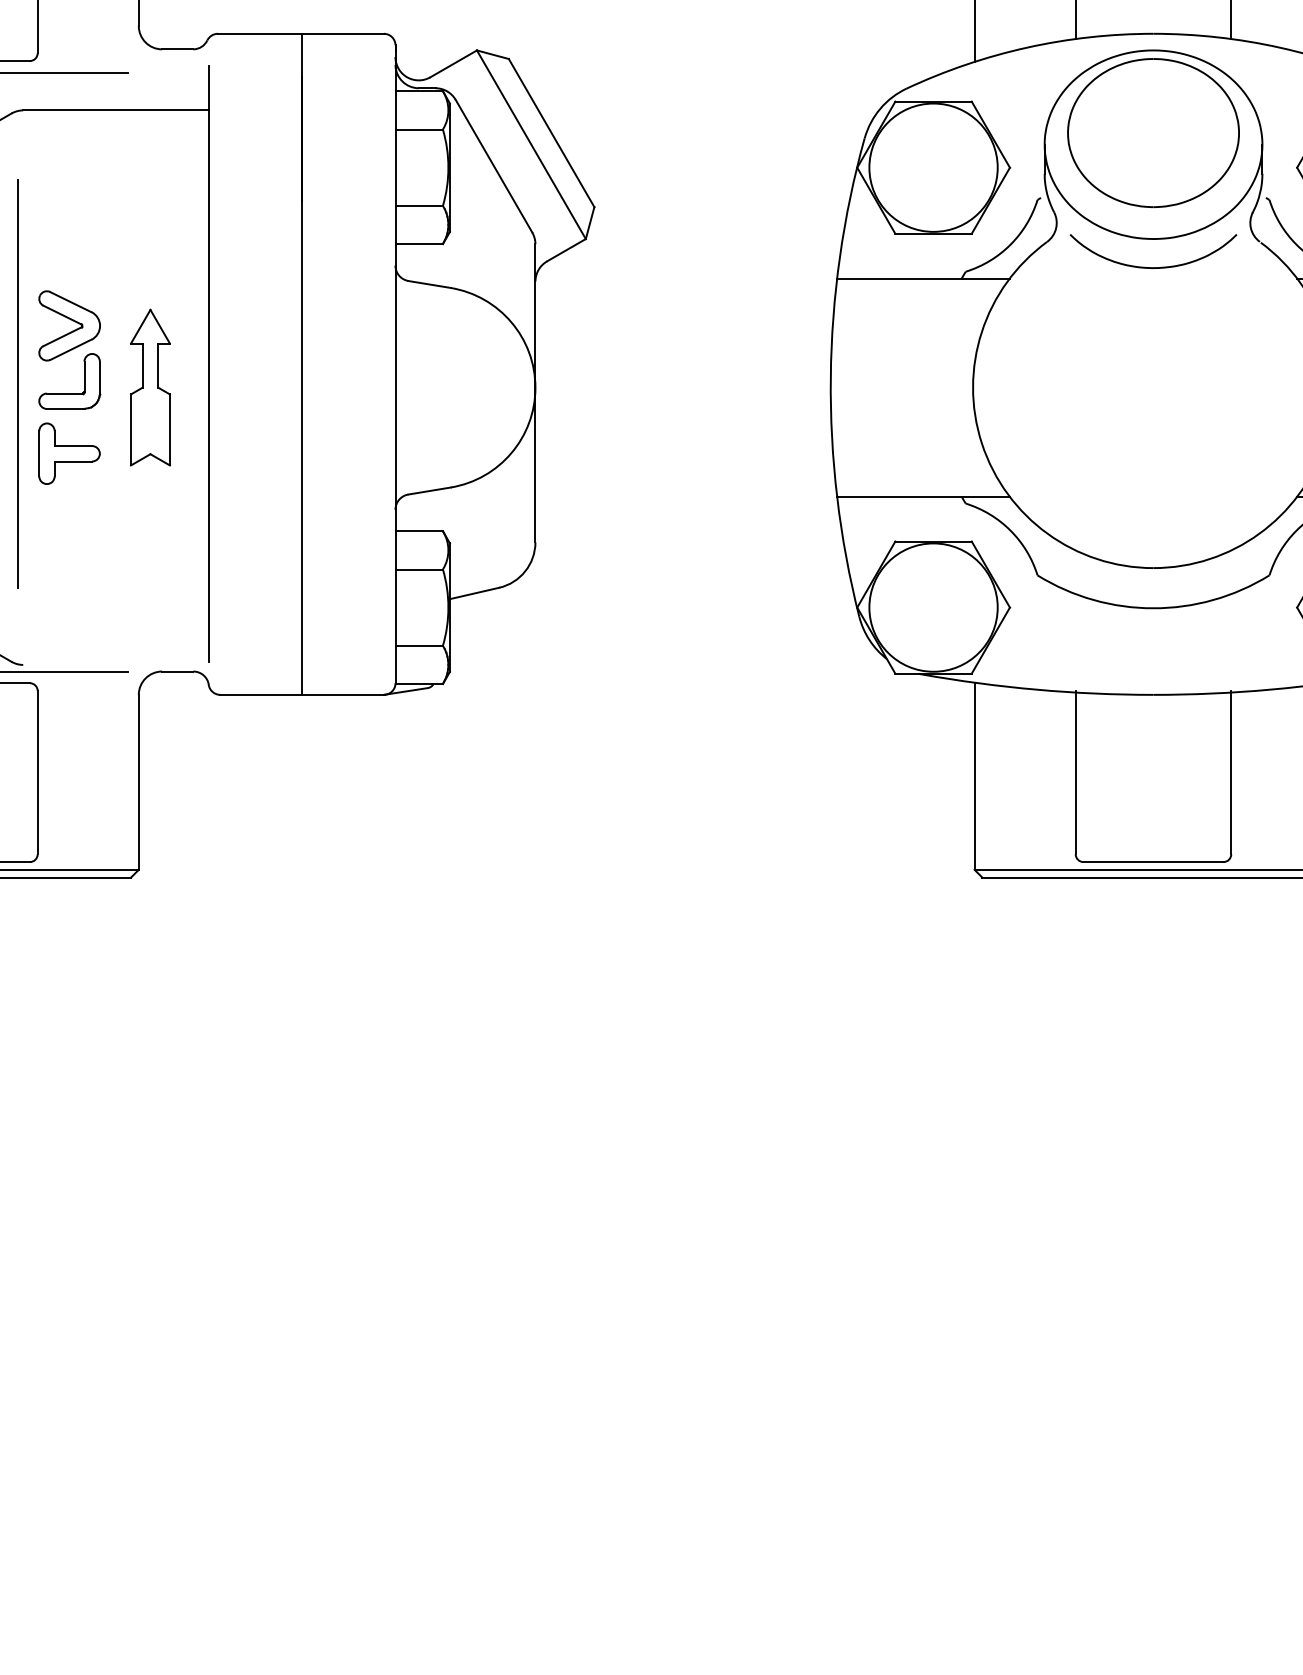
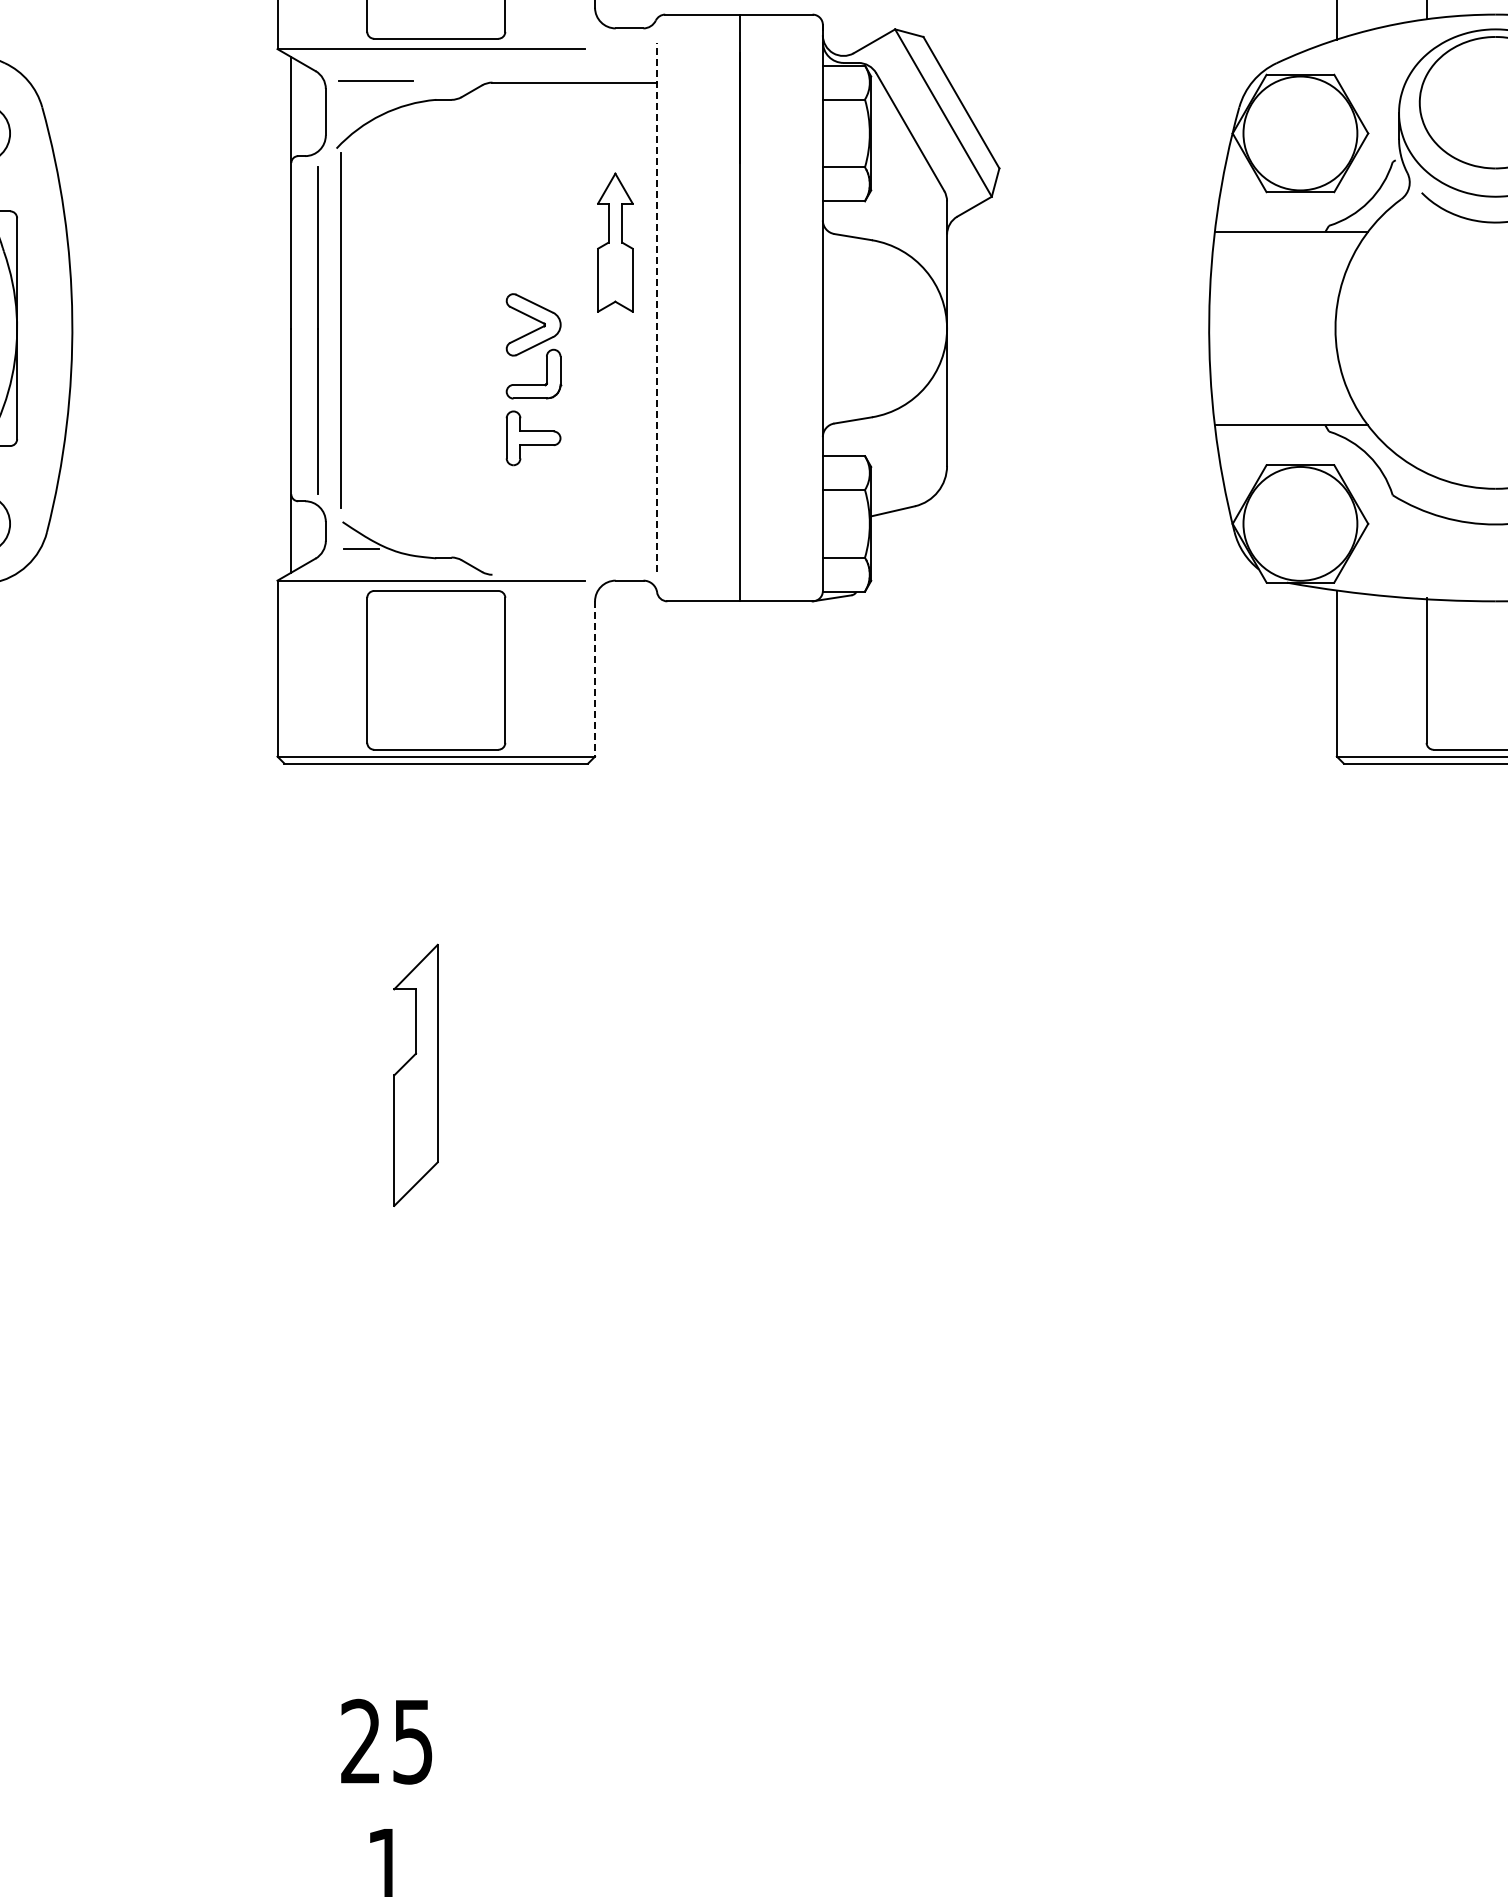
line: (209, 363) -> (657, 307), solid -> dashed
line: (17, 384) -> (487, 325), removed
part: (69, 387) -> (533, 379), moved
part: (150, 387) -> (615, 242), moved
line: (139, 782) -> (595, 679), solid -> dashed

